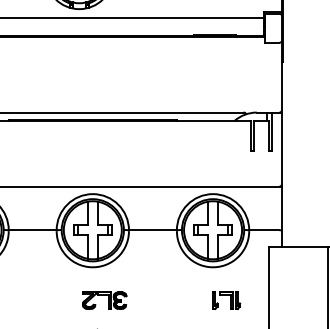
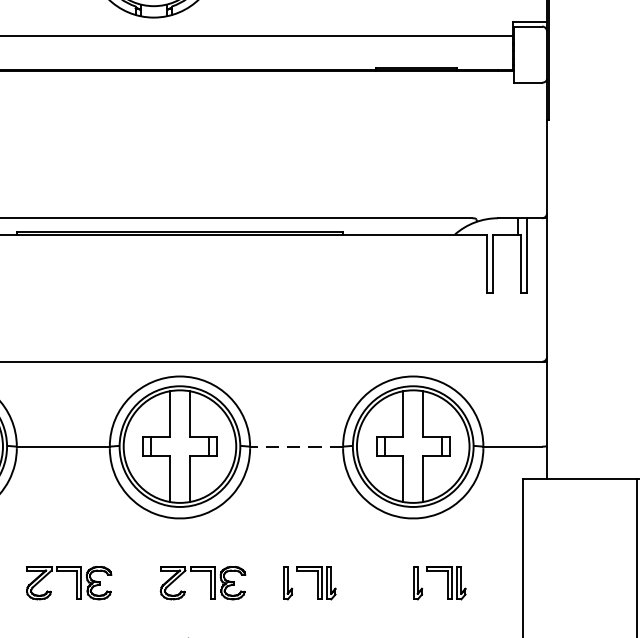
line: (152, 230) -> (295, 447), solid -> dashed
part: (35, 300) -> (68, 582), added
part: (159, 300) -> (309, 582), added

